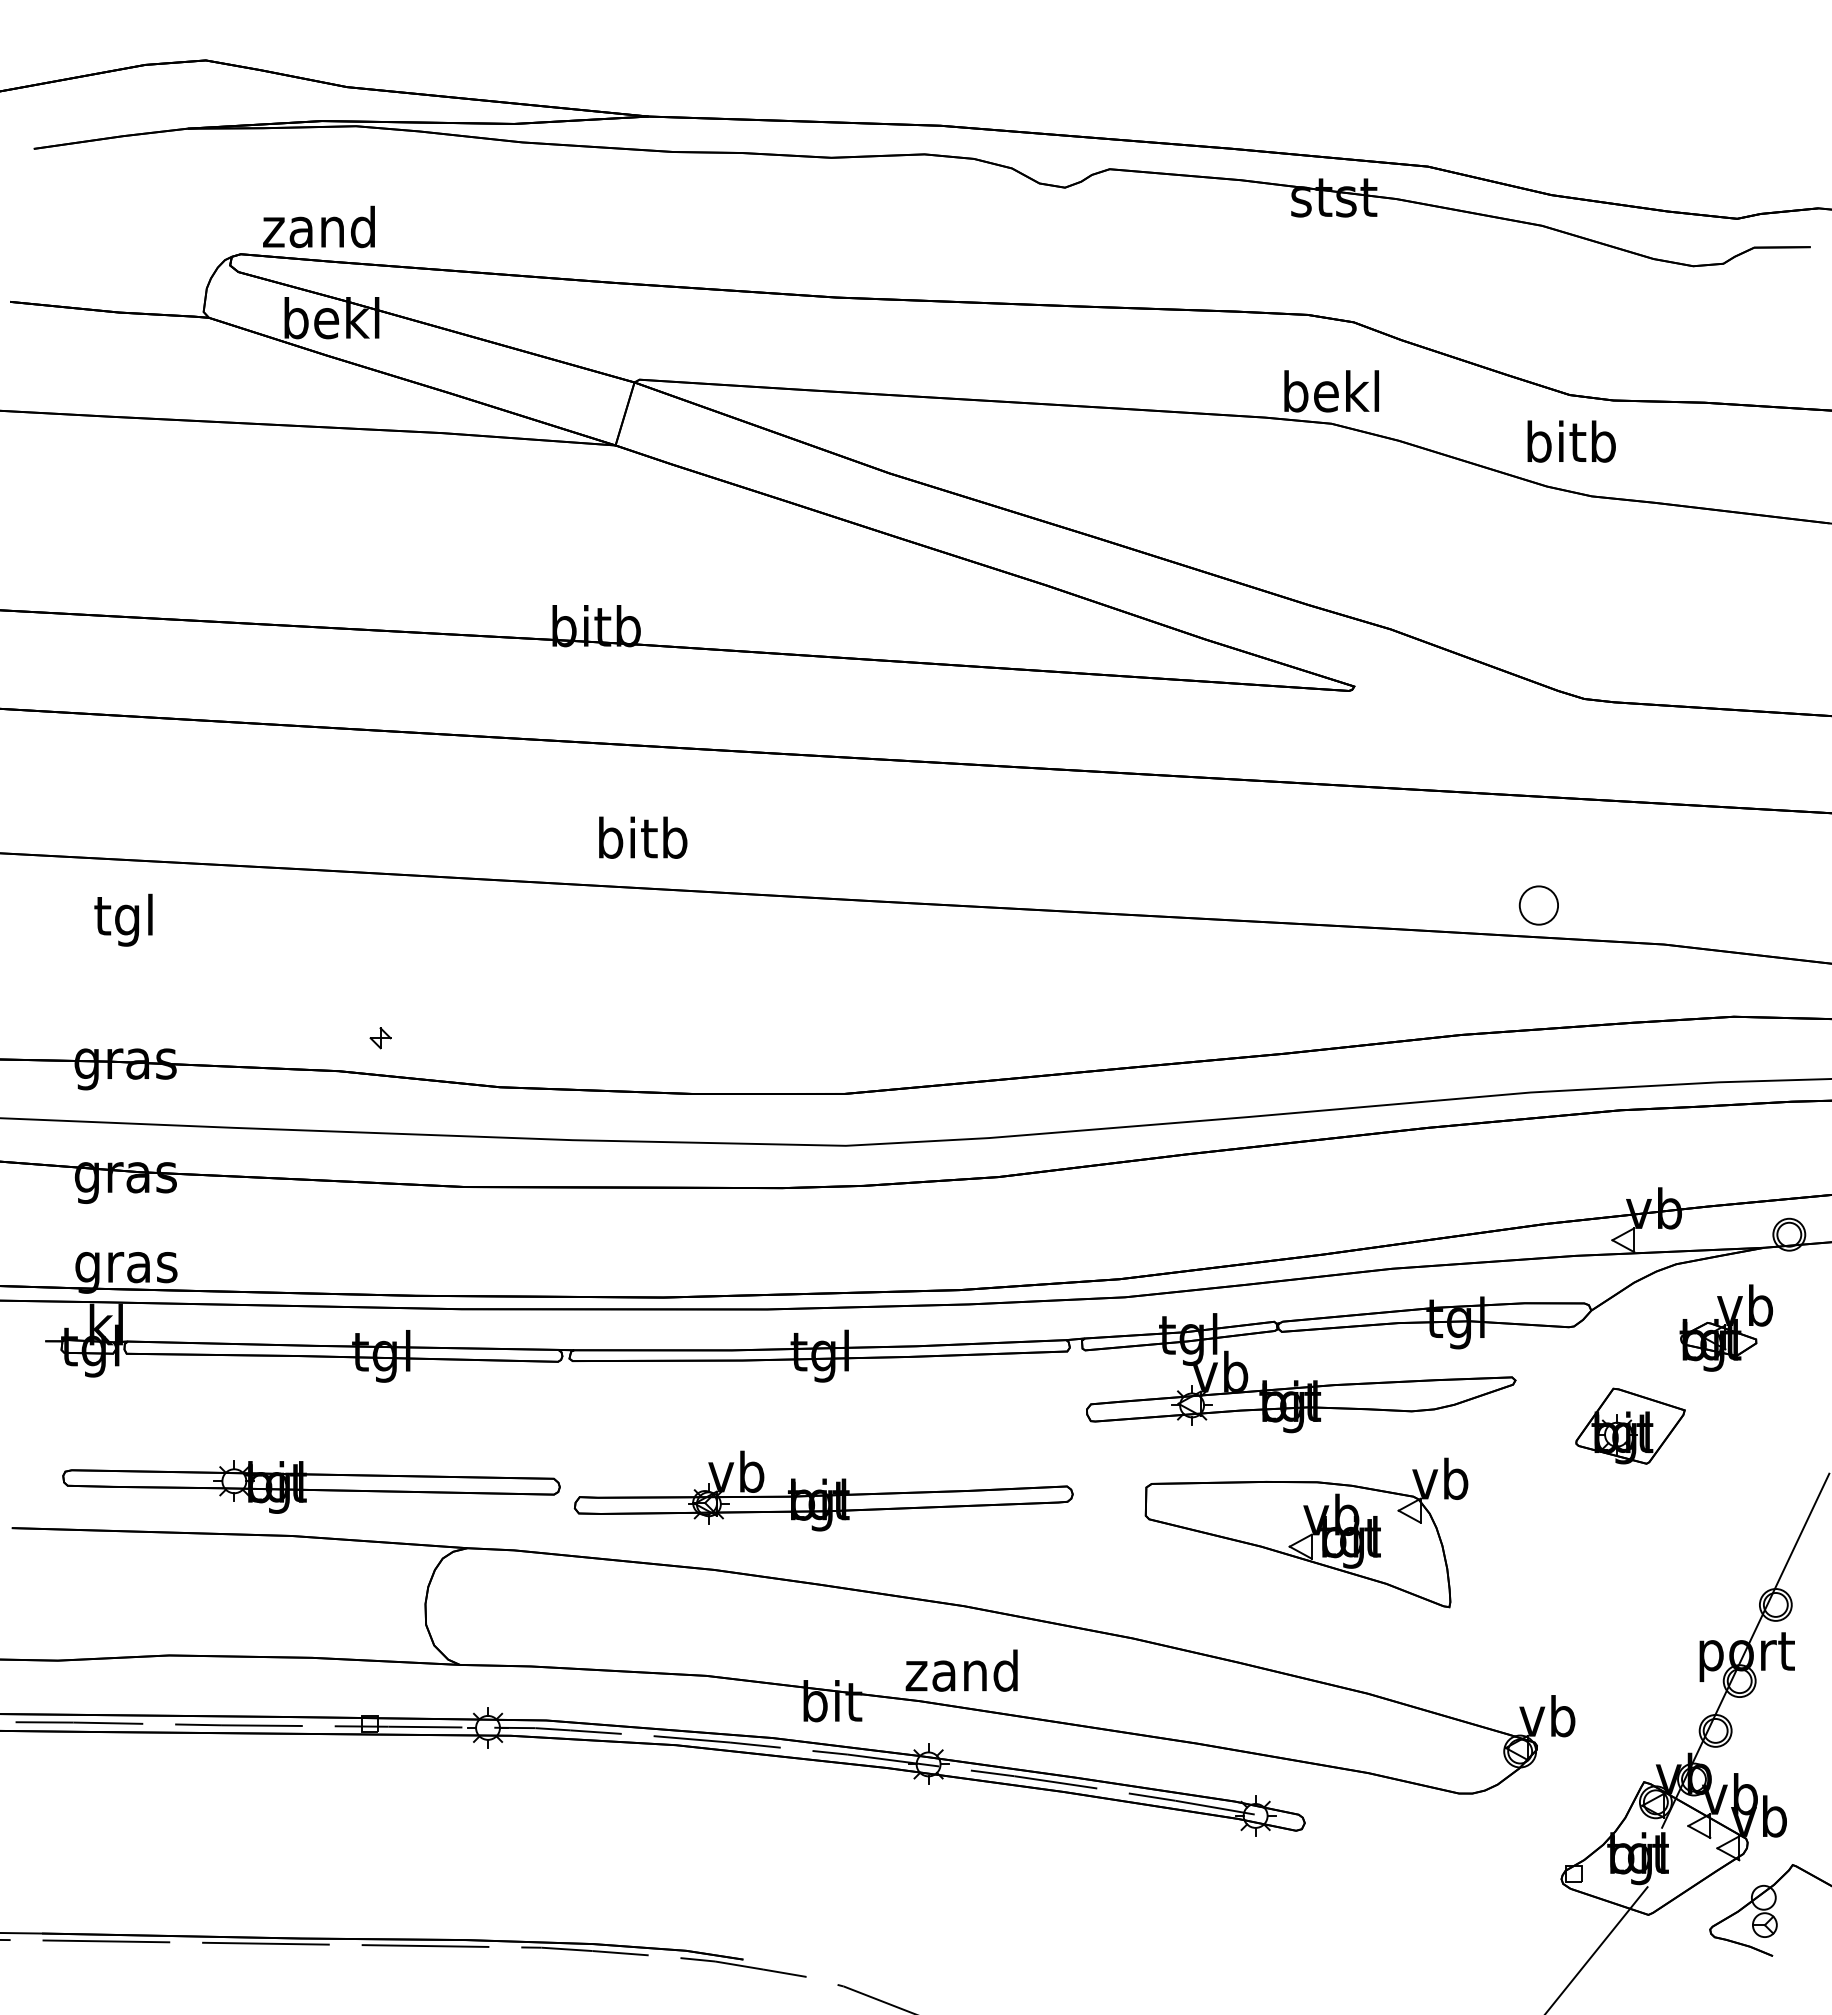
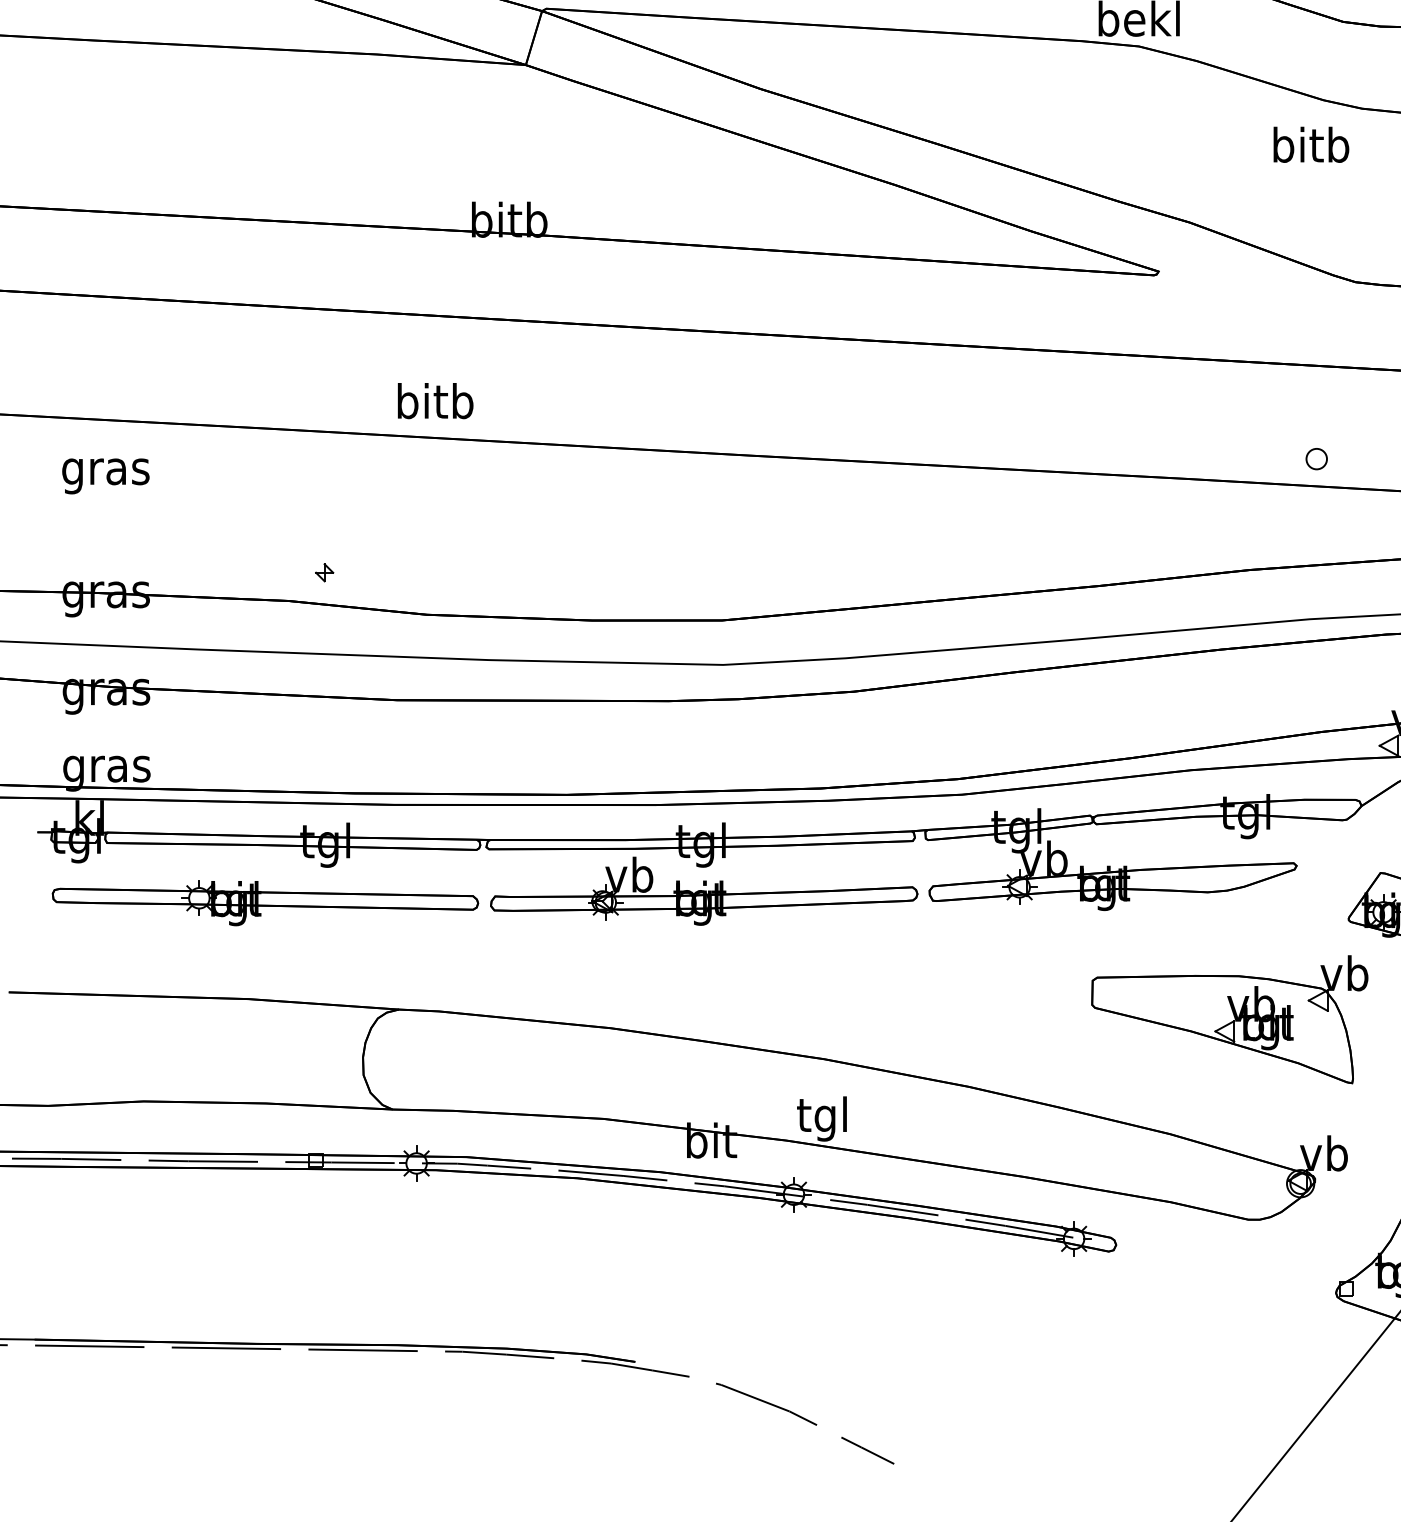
text: (1571, 441) -> (1311, 144), moved
text: (643, 837) -> (435, 400), moved
part: (1538, 905) -> (1316, 459), size x0.62
text: (125, 919) -> (106, 471), tgl -> gras
part: (311, 1486) -> (265, 902), moved
part: (823, 1490) -> (703, 890), moved
part: (1306, 1532) -> (1229, 1019), moved
text: (961, 1675) -> (822, 1118), zand -> tgl

